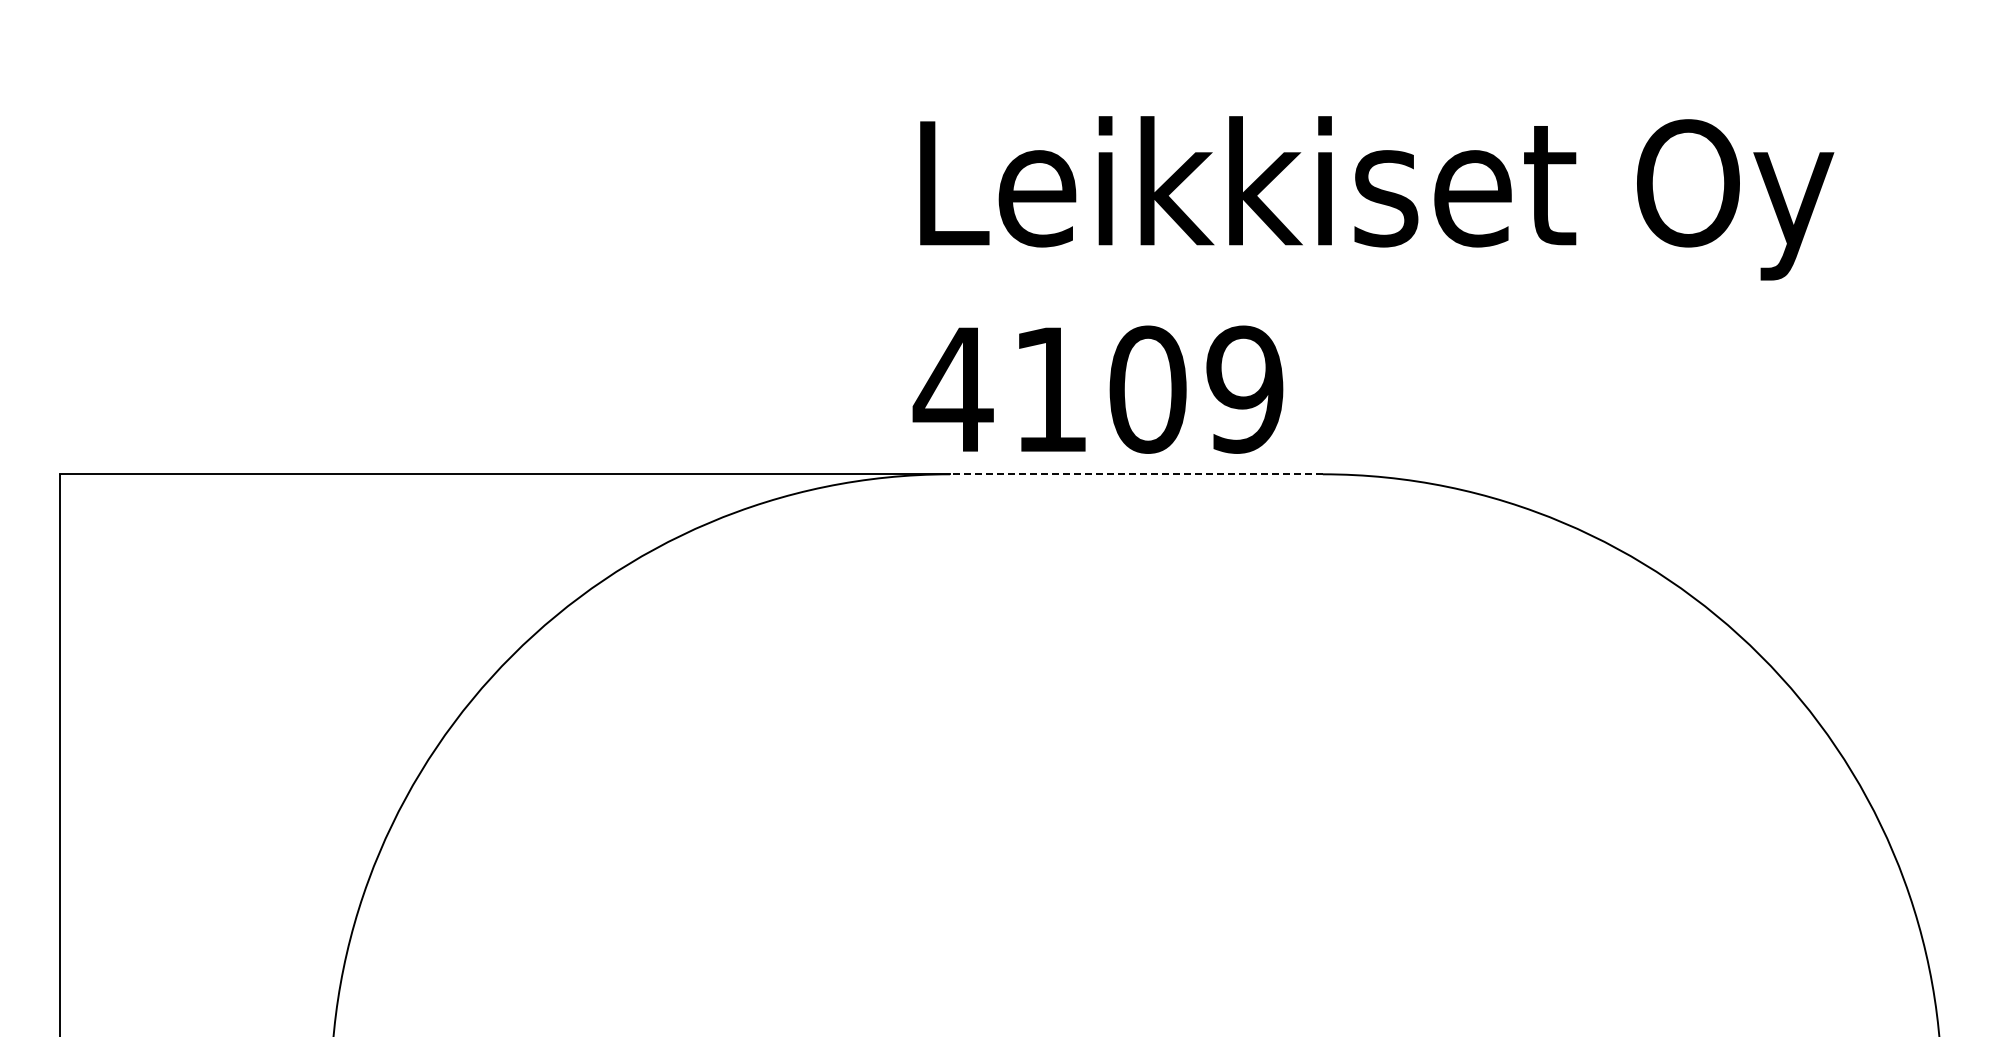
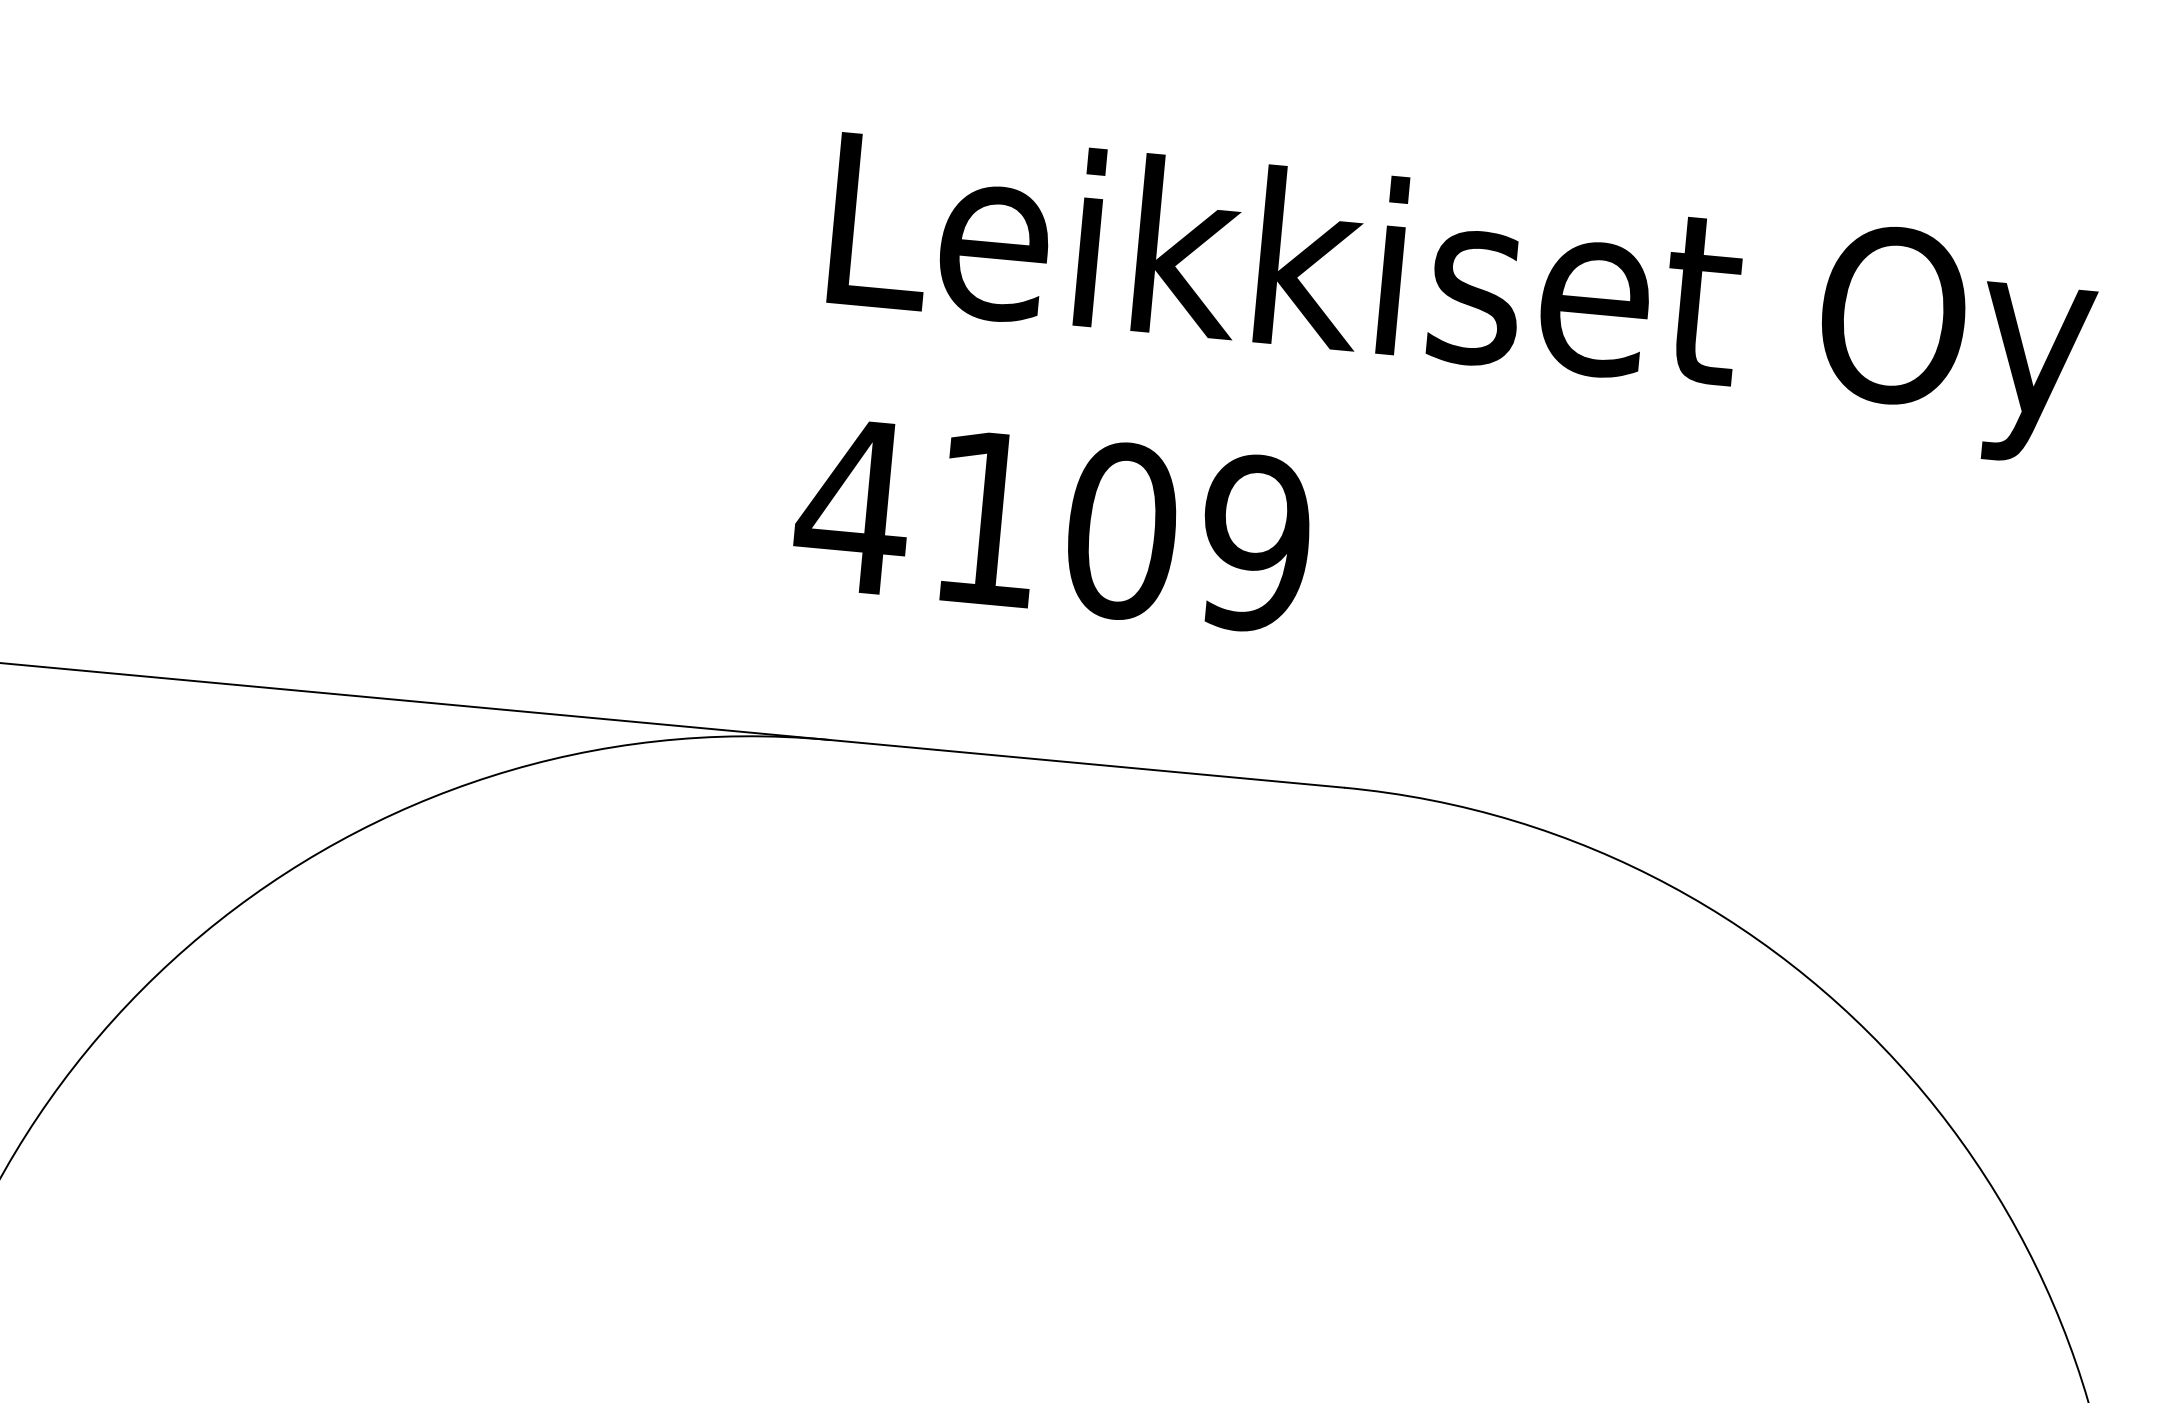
text: (1373, 284) -> (1446, 414), moved
line: (1135, 474) -> (1085, 763), dashed -> solid

